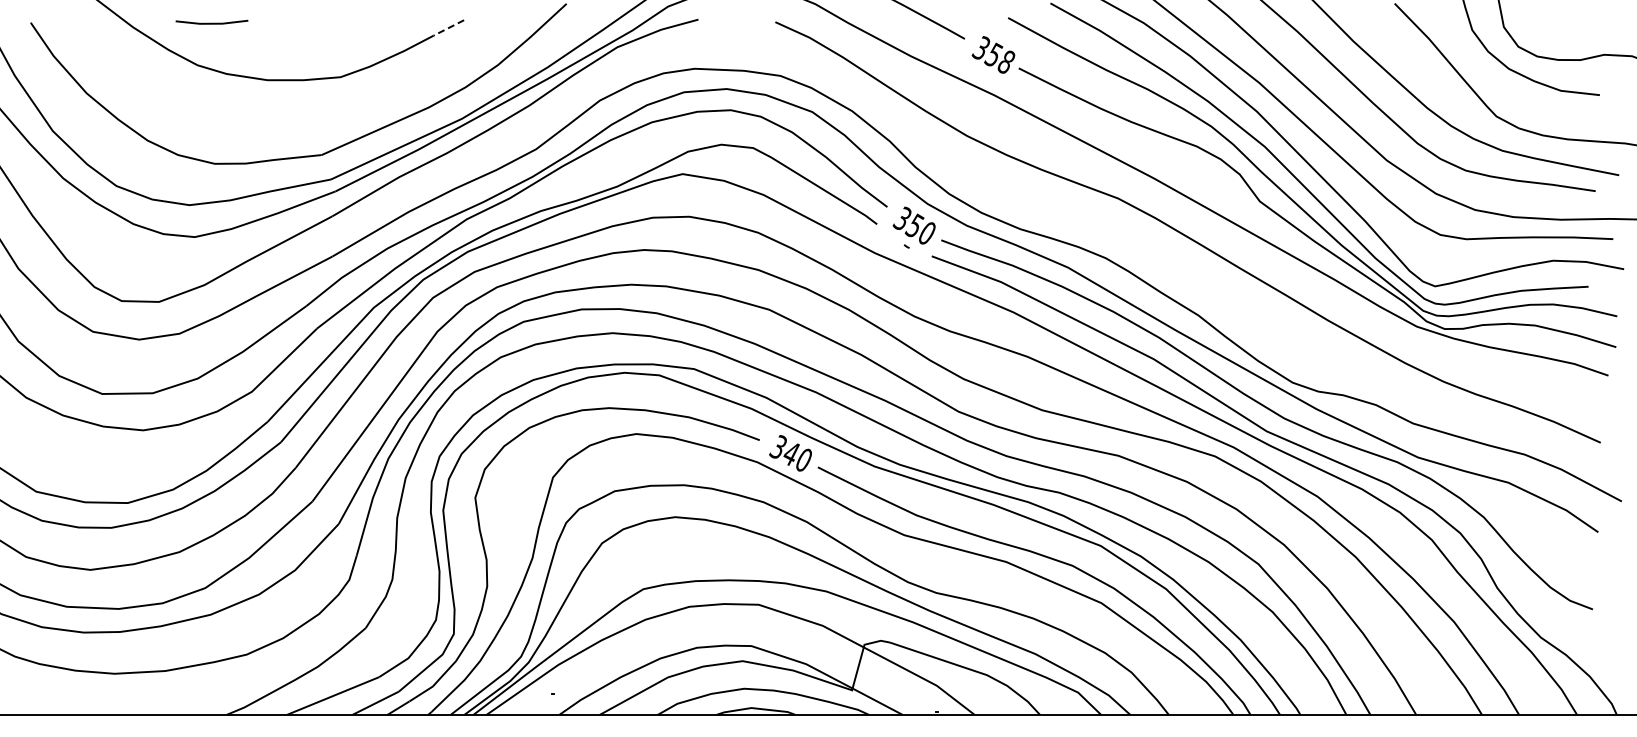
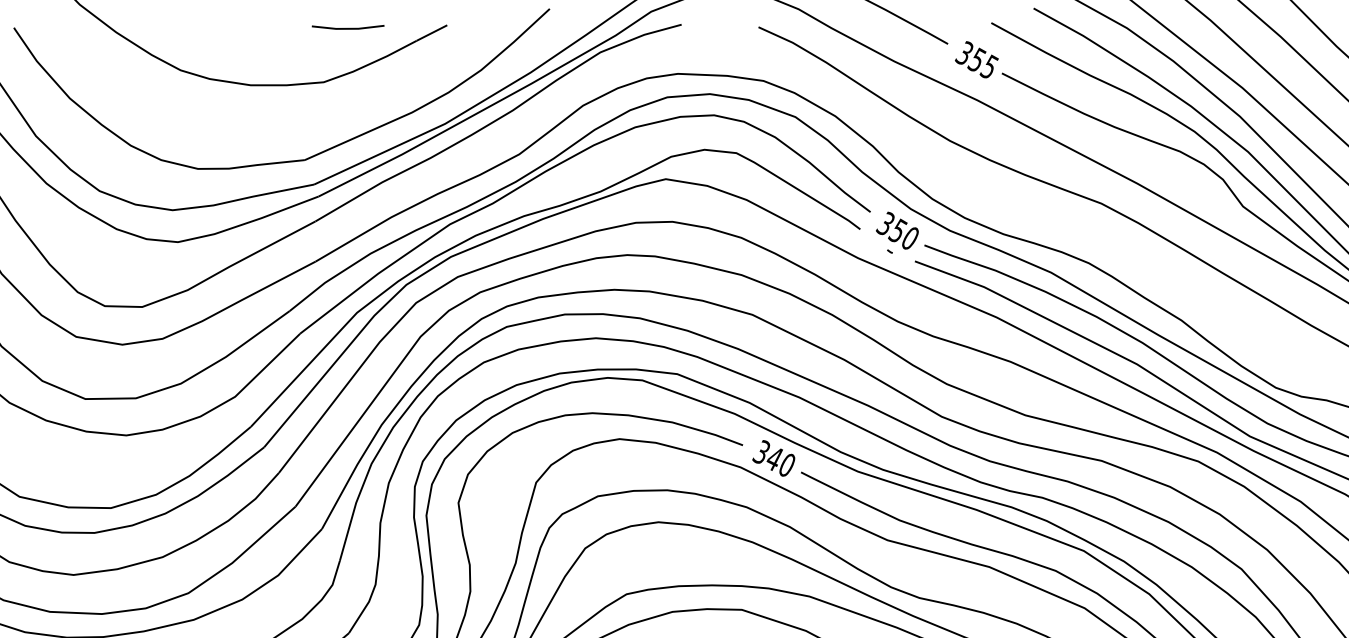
line: (211, 22) -> (347, 27), moved
line: (448, 28) -> (431, 33), dashed -> solid
text: (1005, 61) -> (988, 66), 358 -> 355

